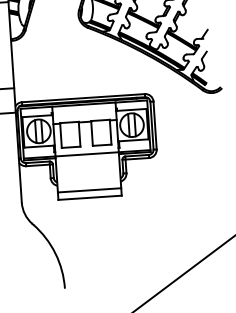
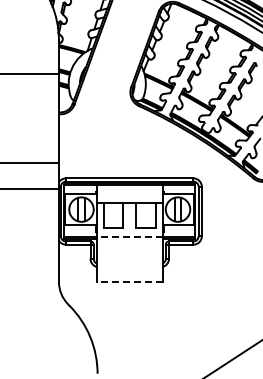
line: (86, 154) -> (129, 236), solid -> dashed
line: (89, 189) -> (129, 273), removed
line: (89, 197) -> (129, 281), solid -> dashed

